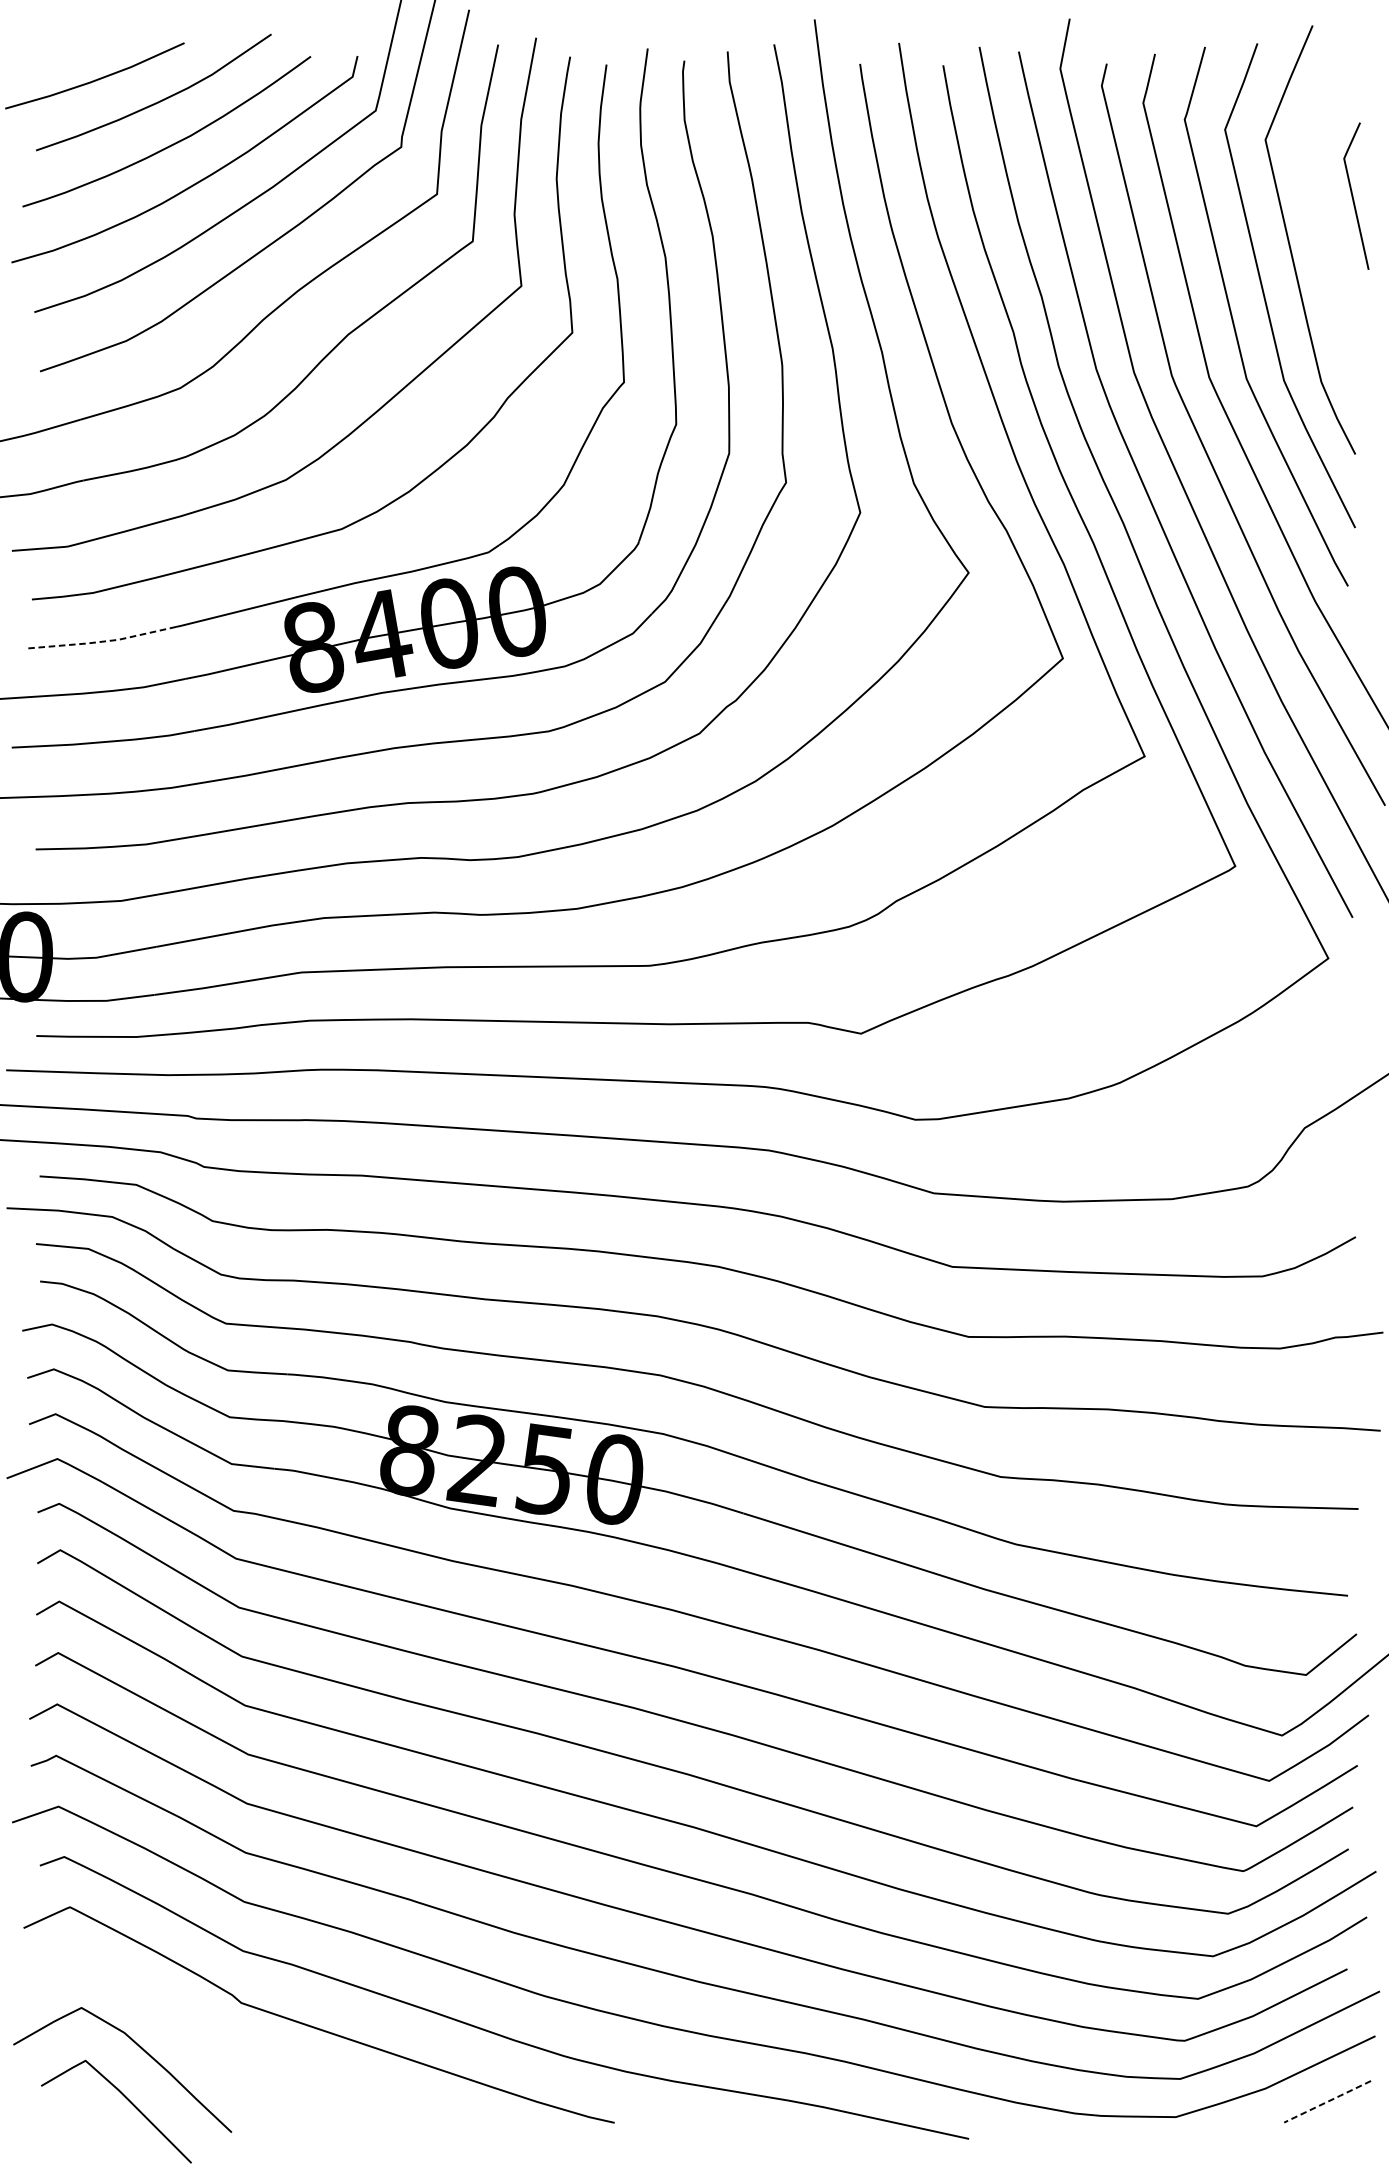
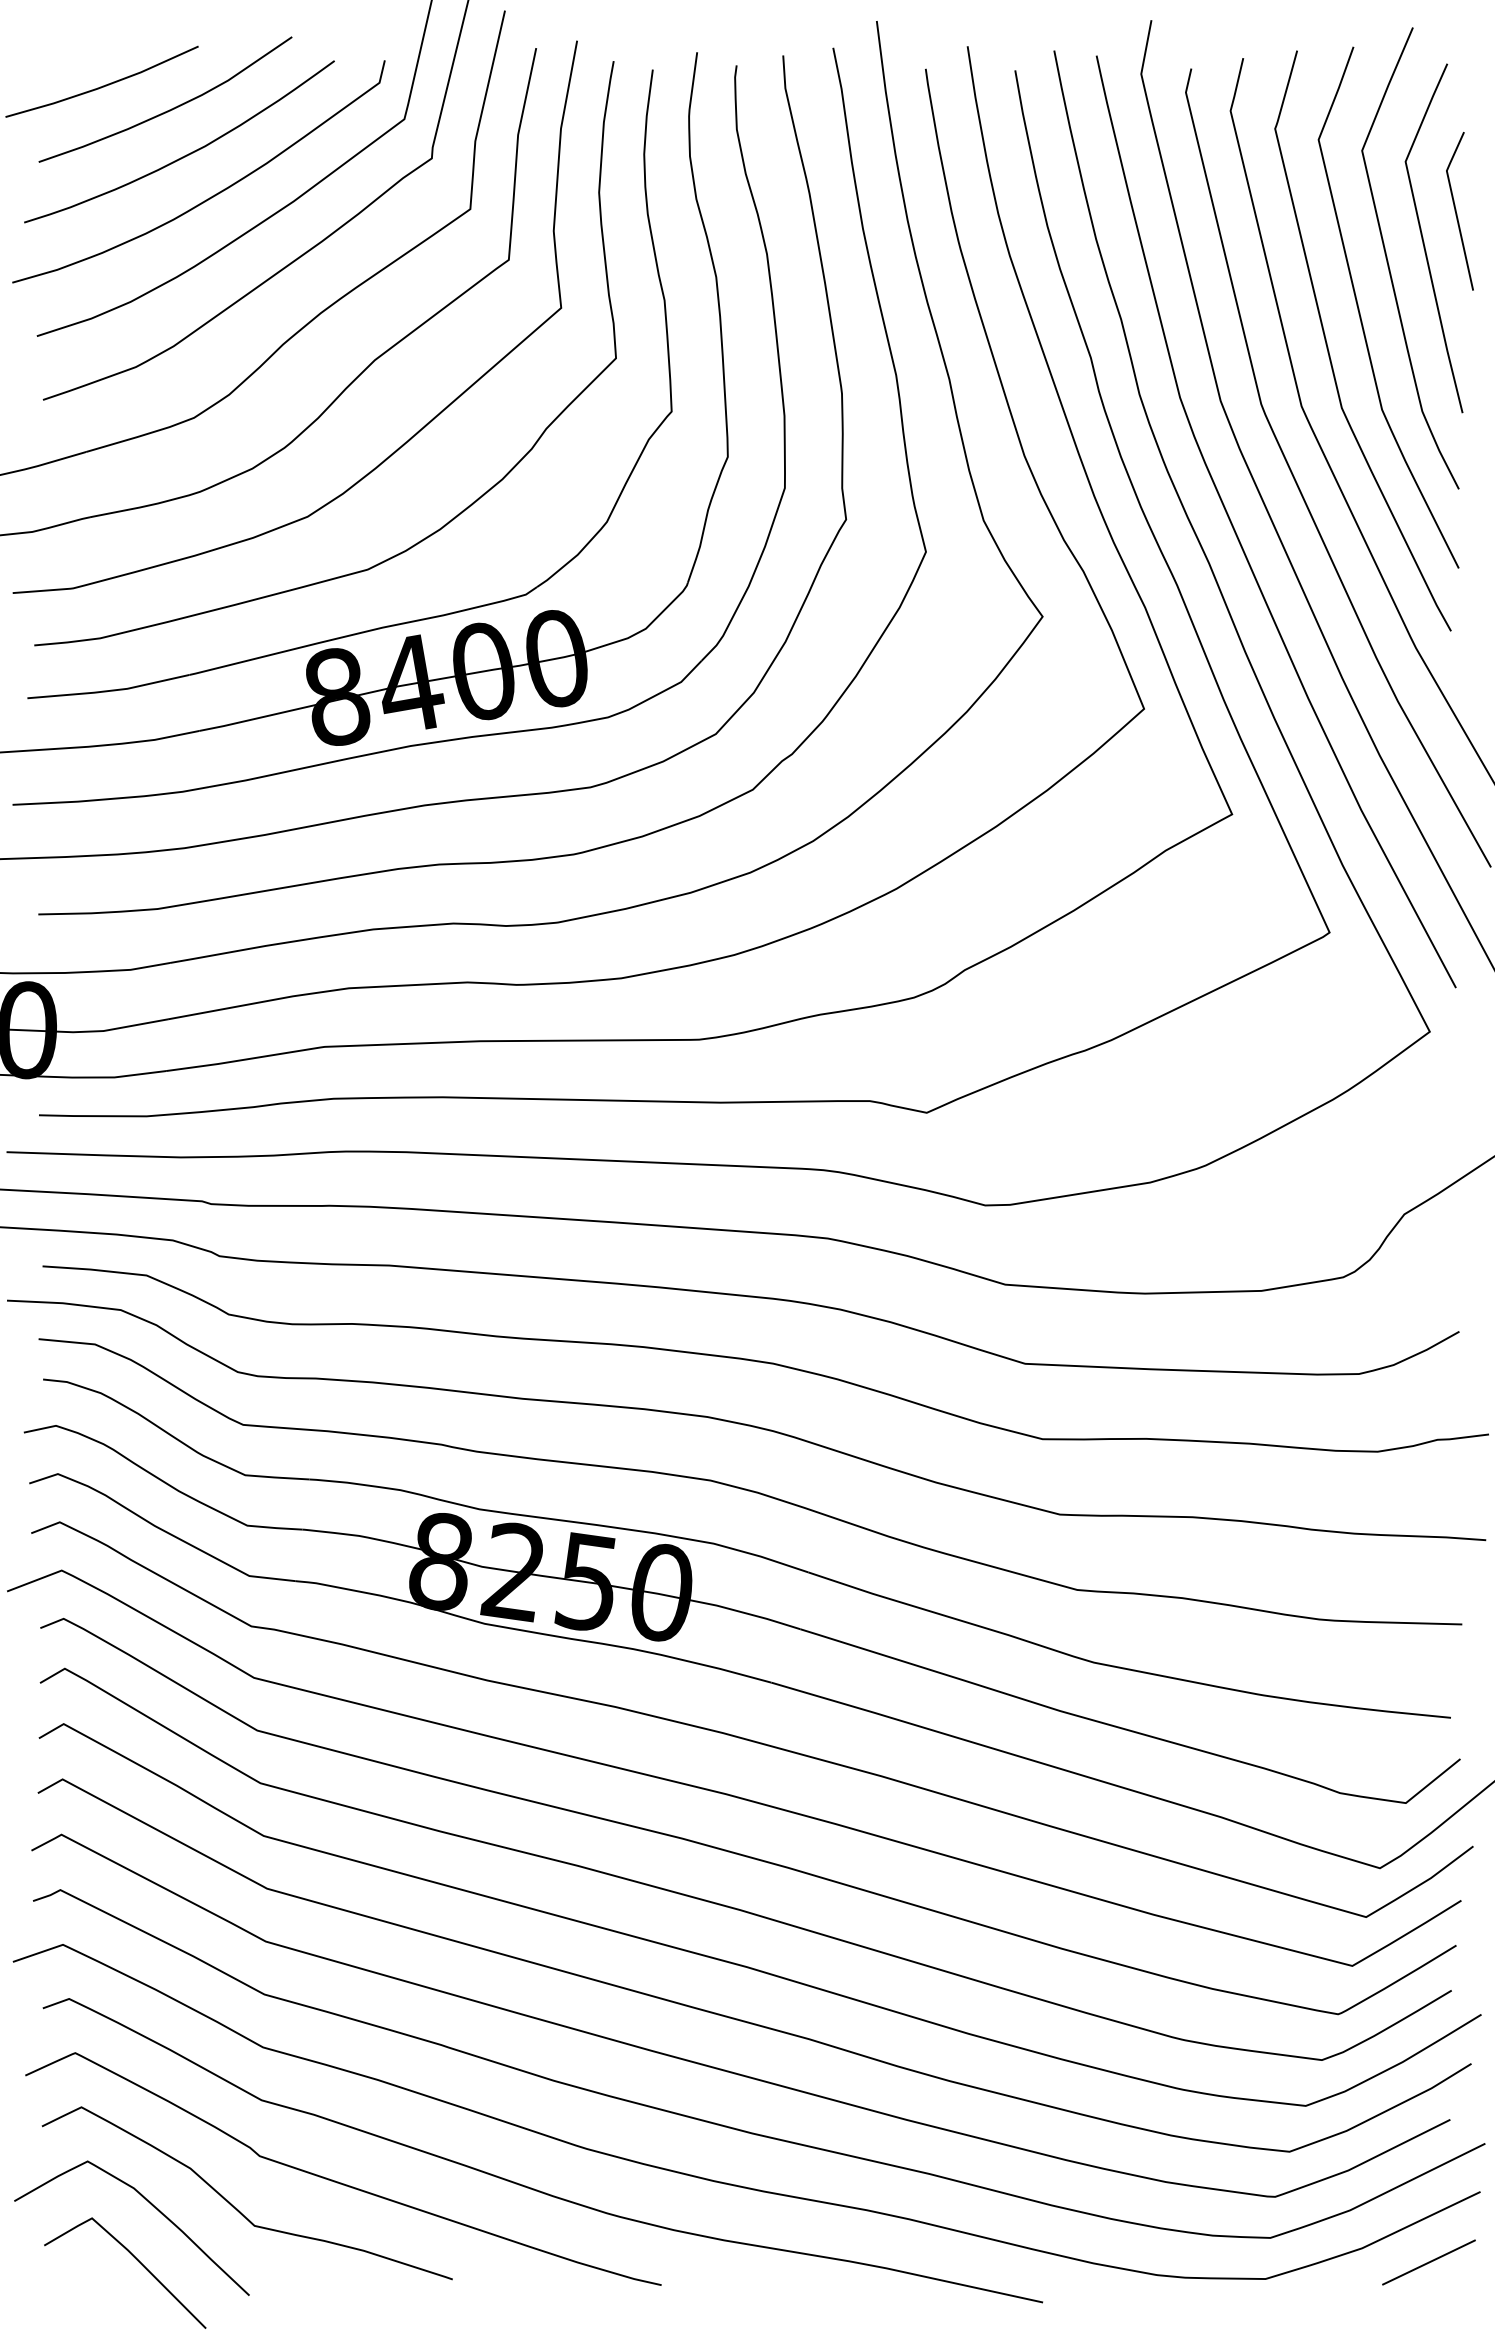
curve: (1323, 224) -> (1424, 241), added
line: (100, 641) -> (108, 690), dashed -> solid
curve: (220, 2051) -> (237, 2208), added
line: (1328, 2101) -> (1429, 2262), dashed -> solid

